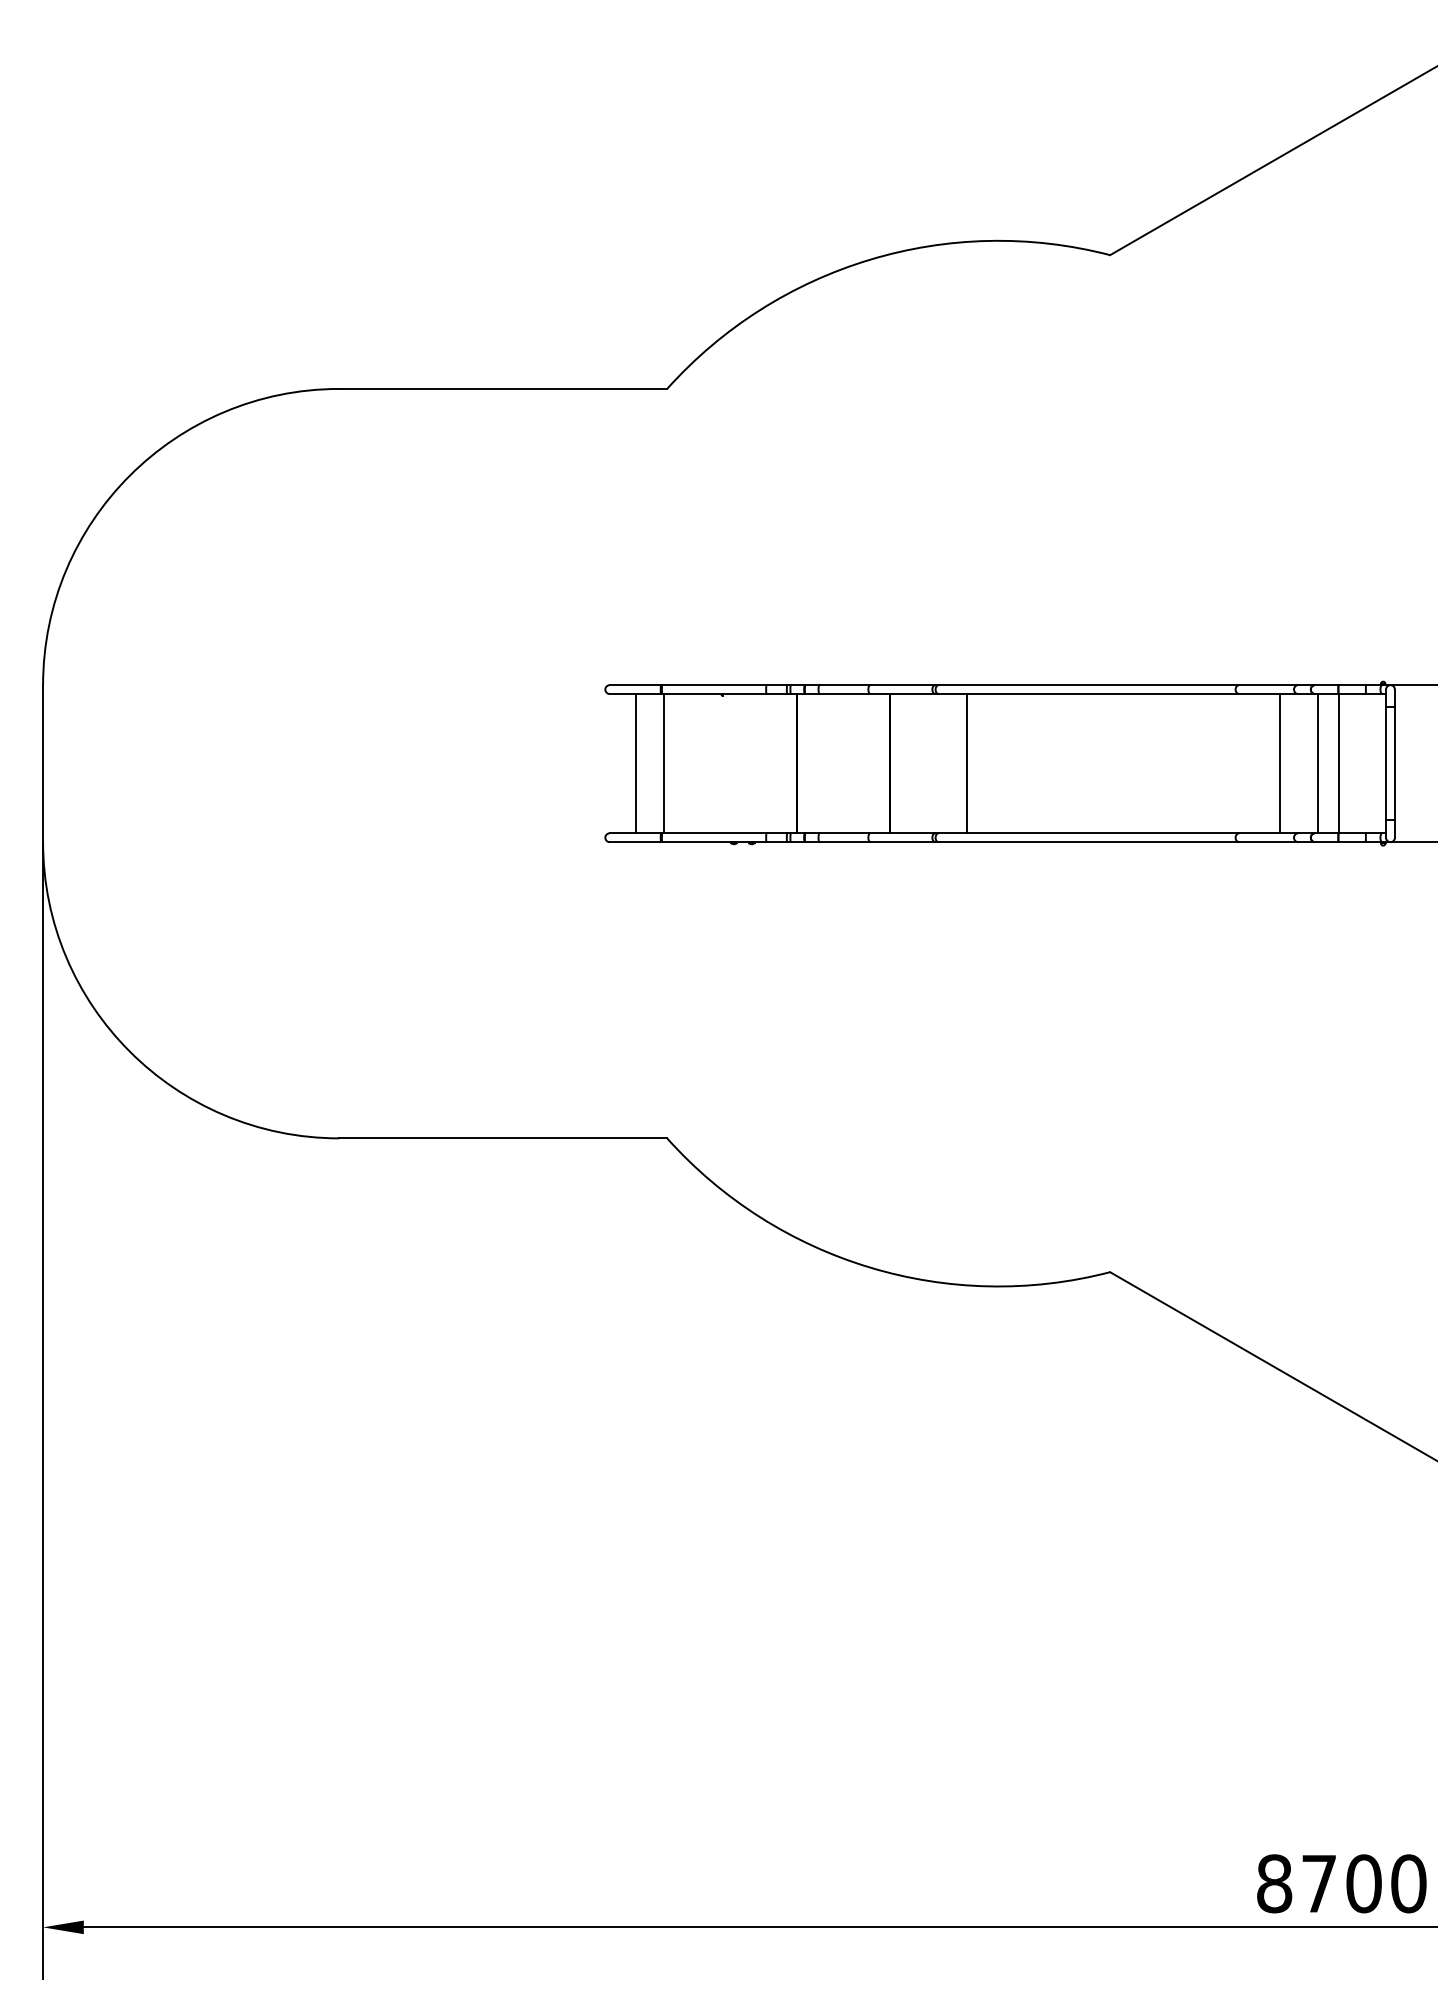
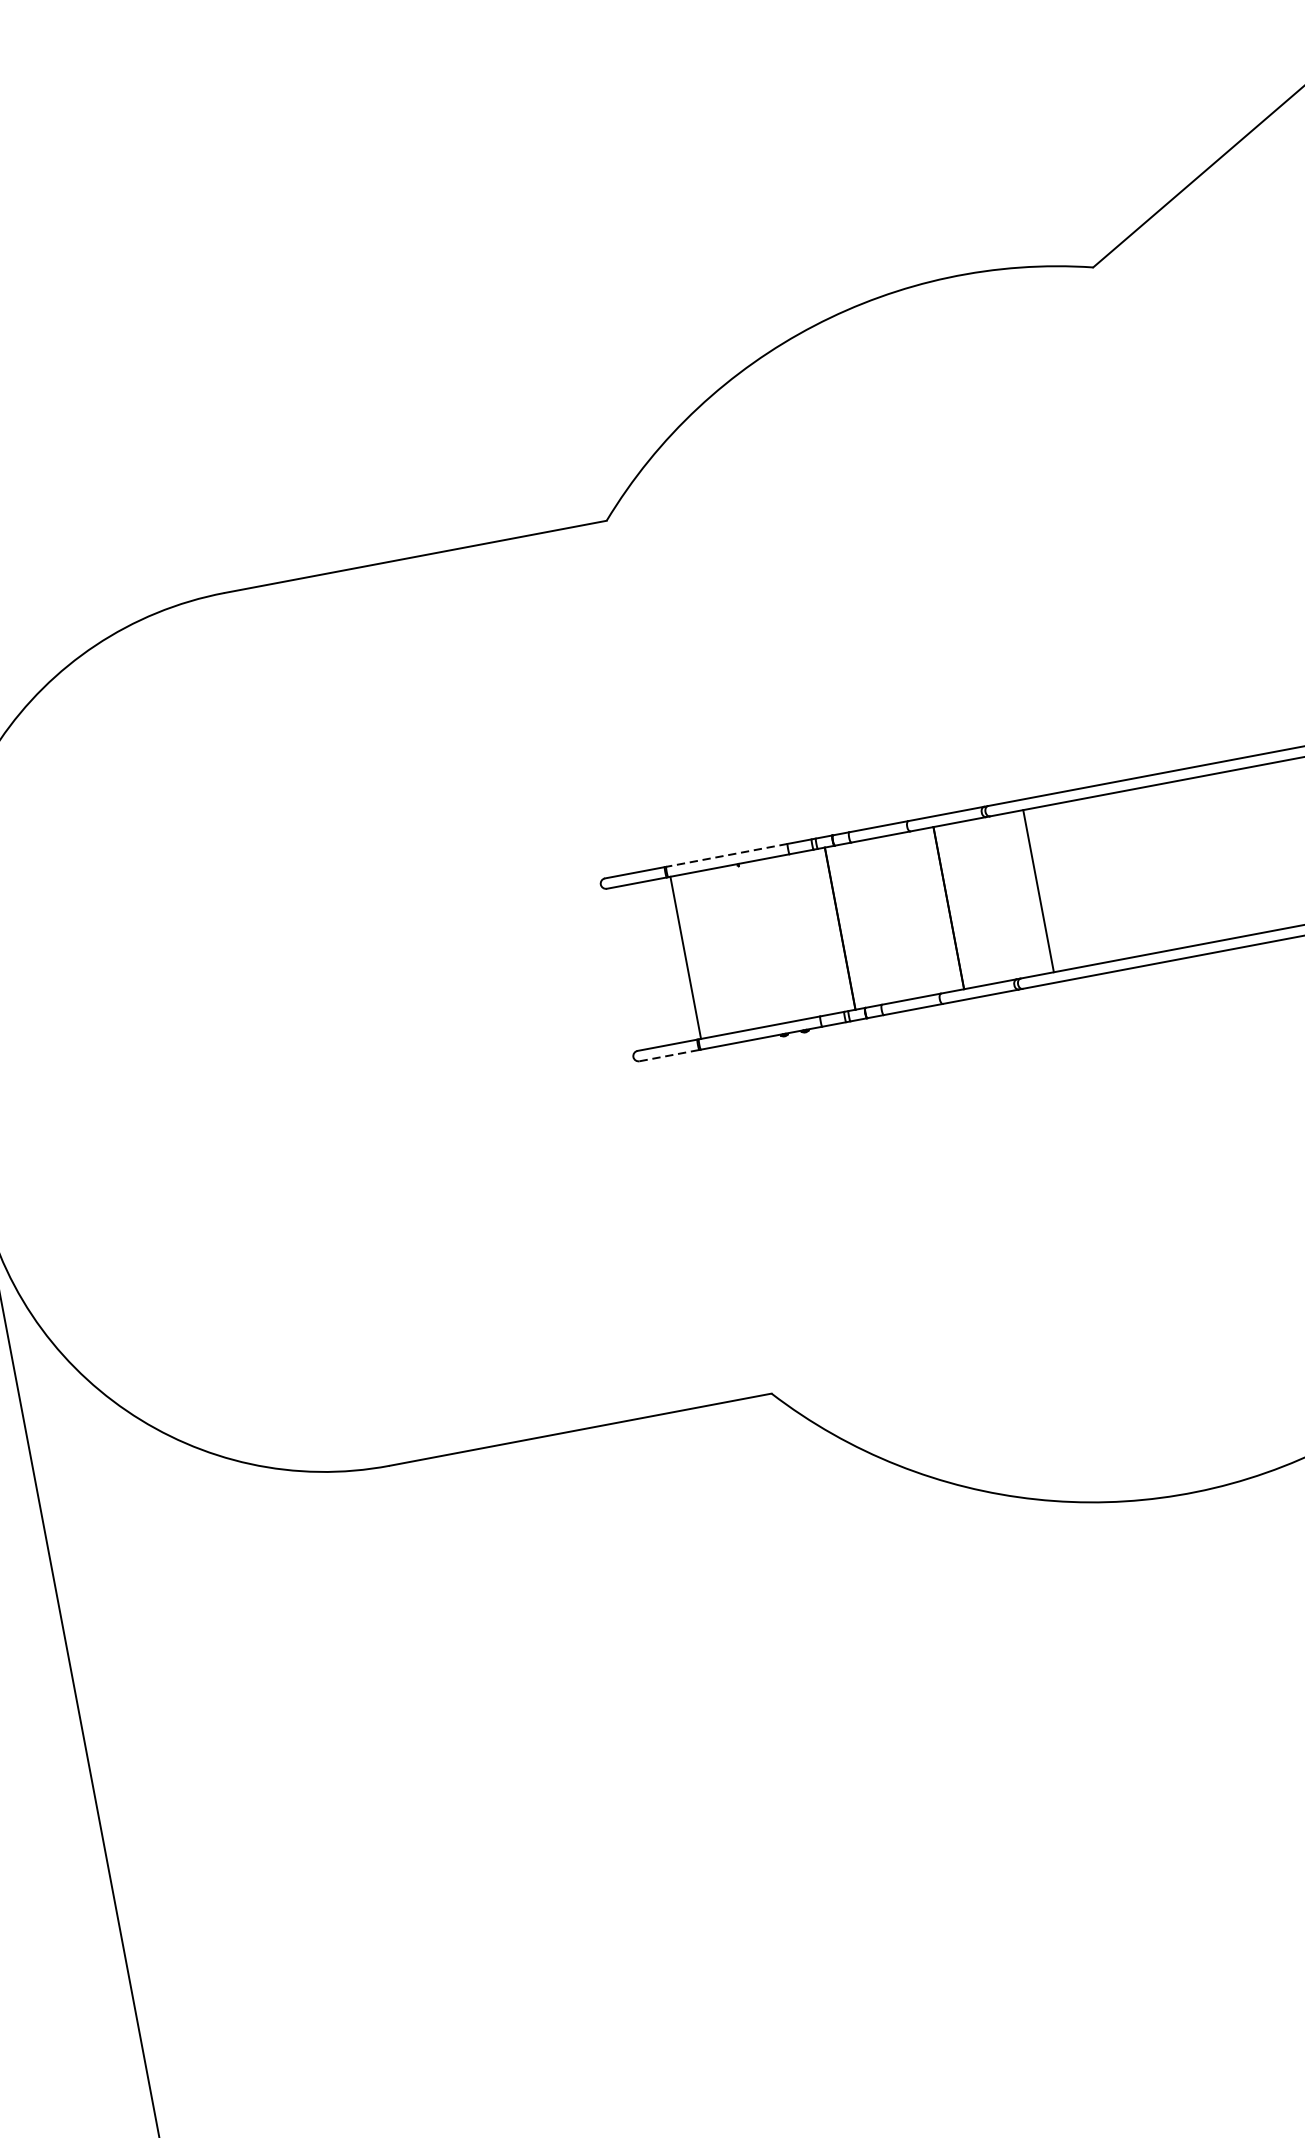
line: (713, 685) -> (725, 855), solid -> dashed
line: (635, 763) -> (652, 963), removed
line: (635, 842) -> (669, 1056), solid -> dashed

